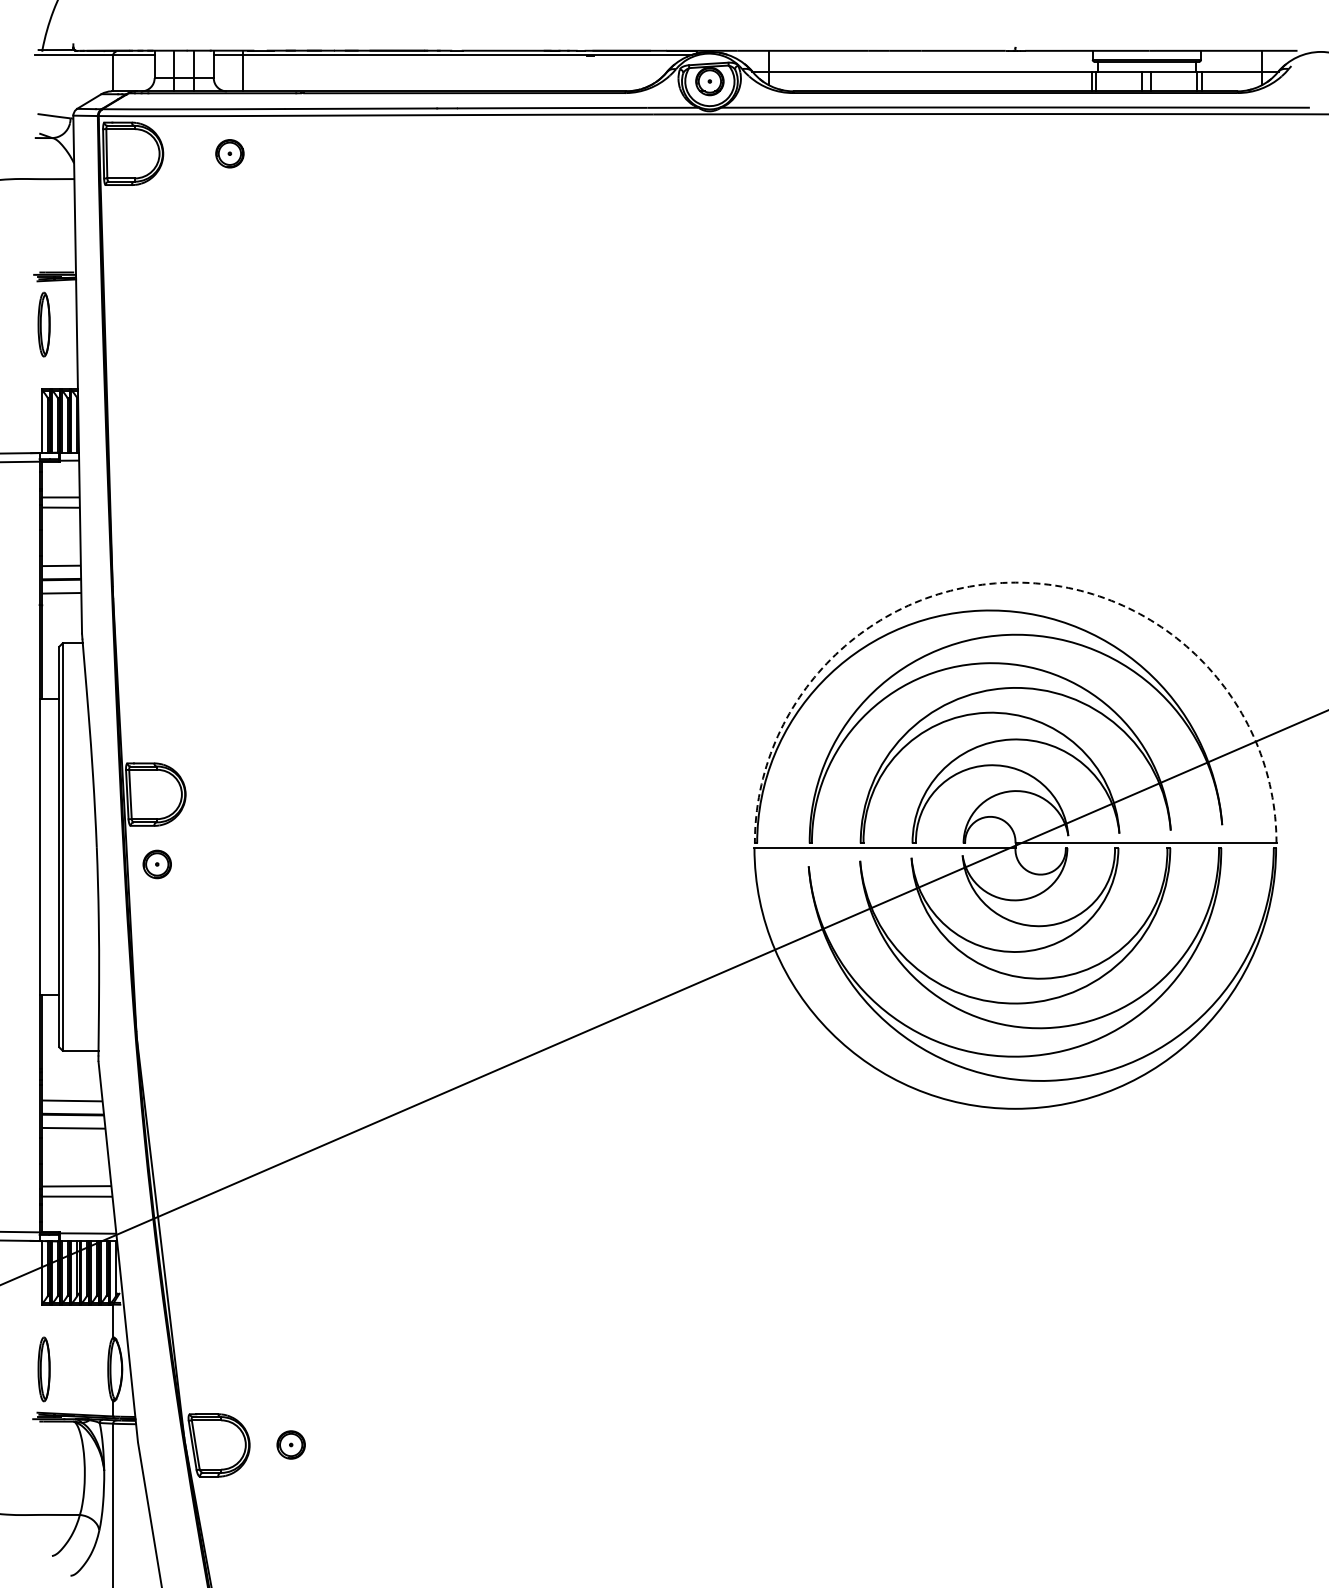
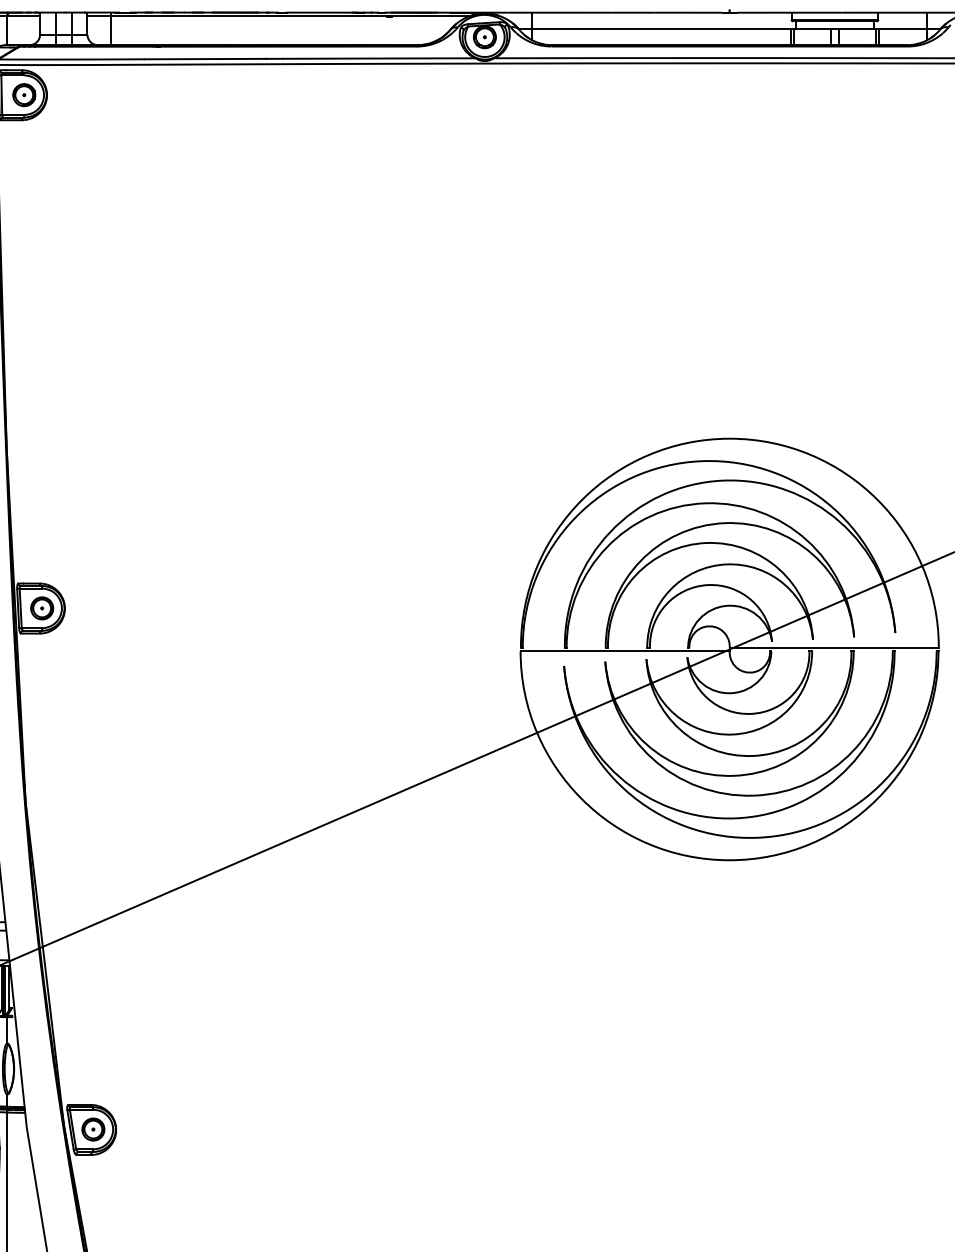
part: (229, 153) -> (23, 94), moved
arc: (1015, 582) -> (729, 438), dashed -> solid
part: (156, 864) -> (41, 608), moved
part: (290, 1444) -> (92, 1129), moved

